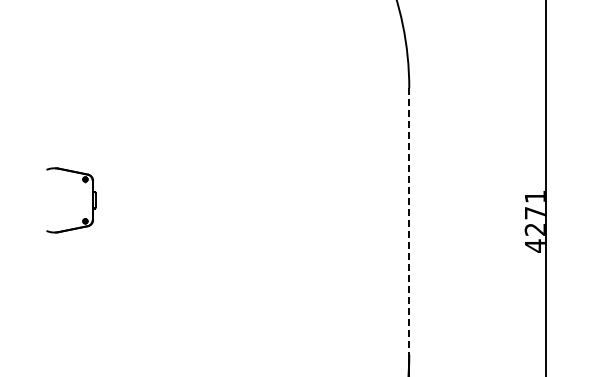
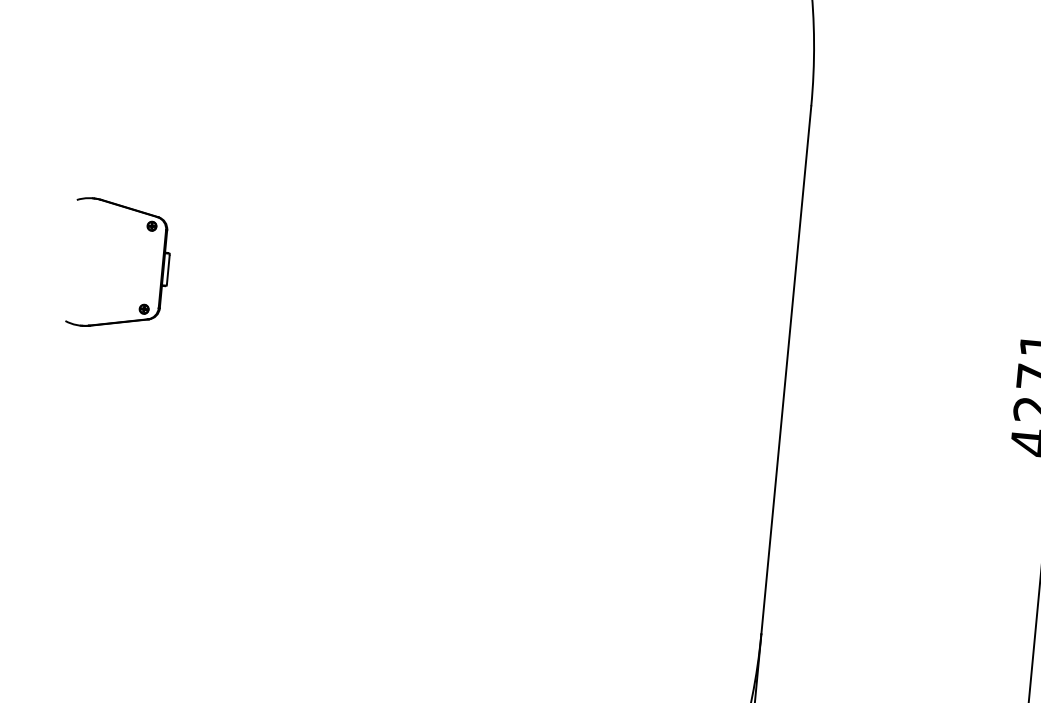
line: (409, 221) -> (786, 370), dashed -> solid

